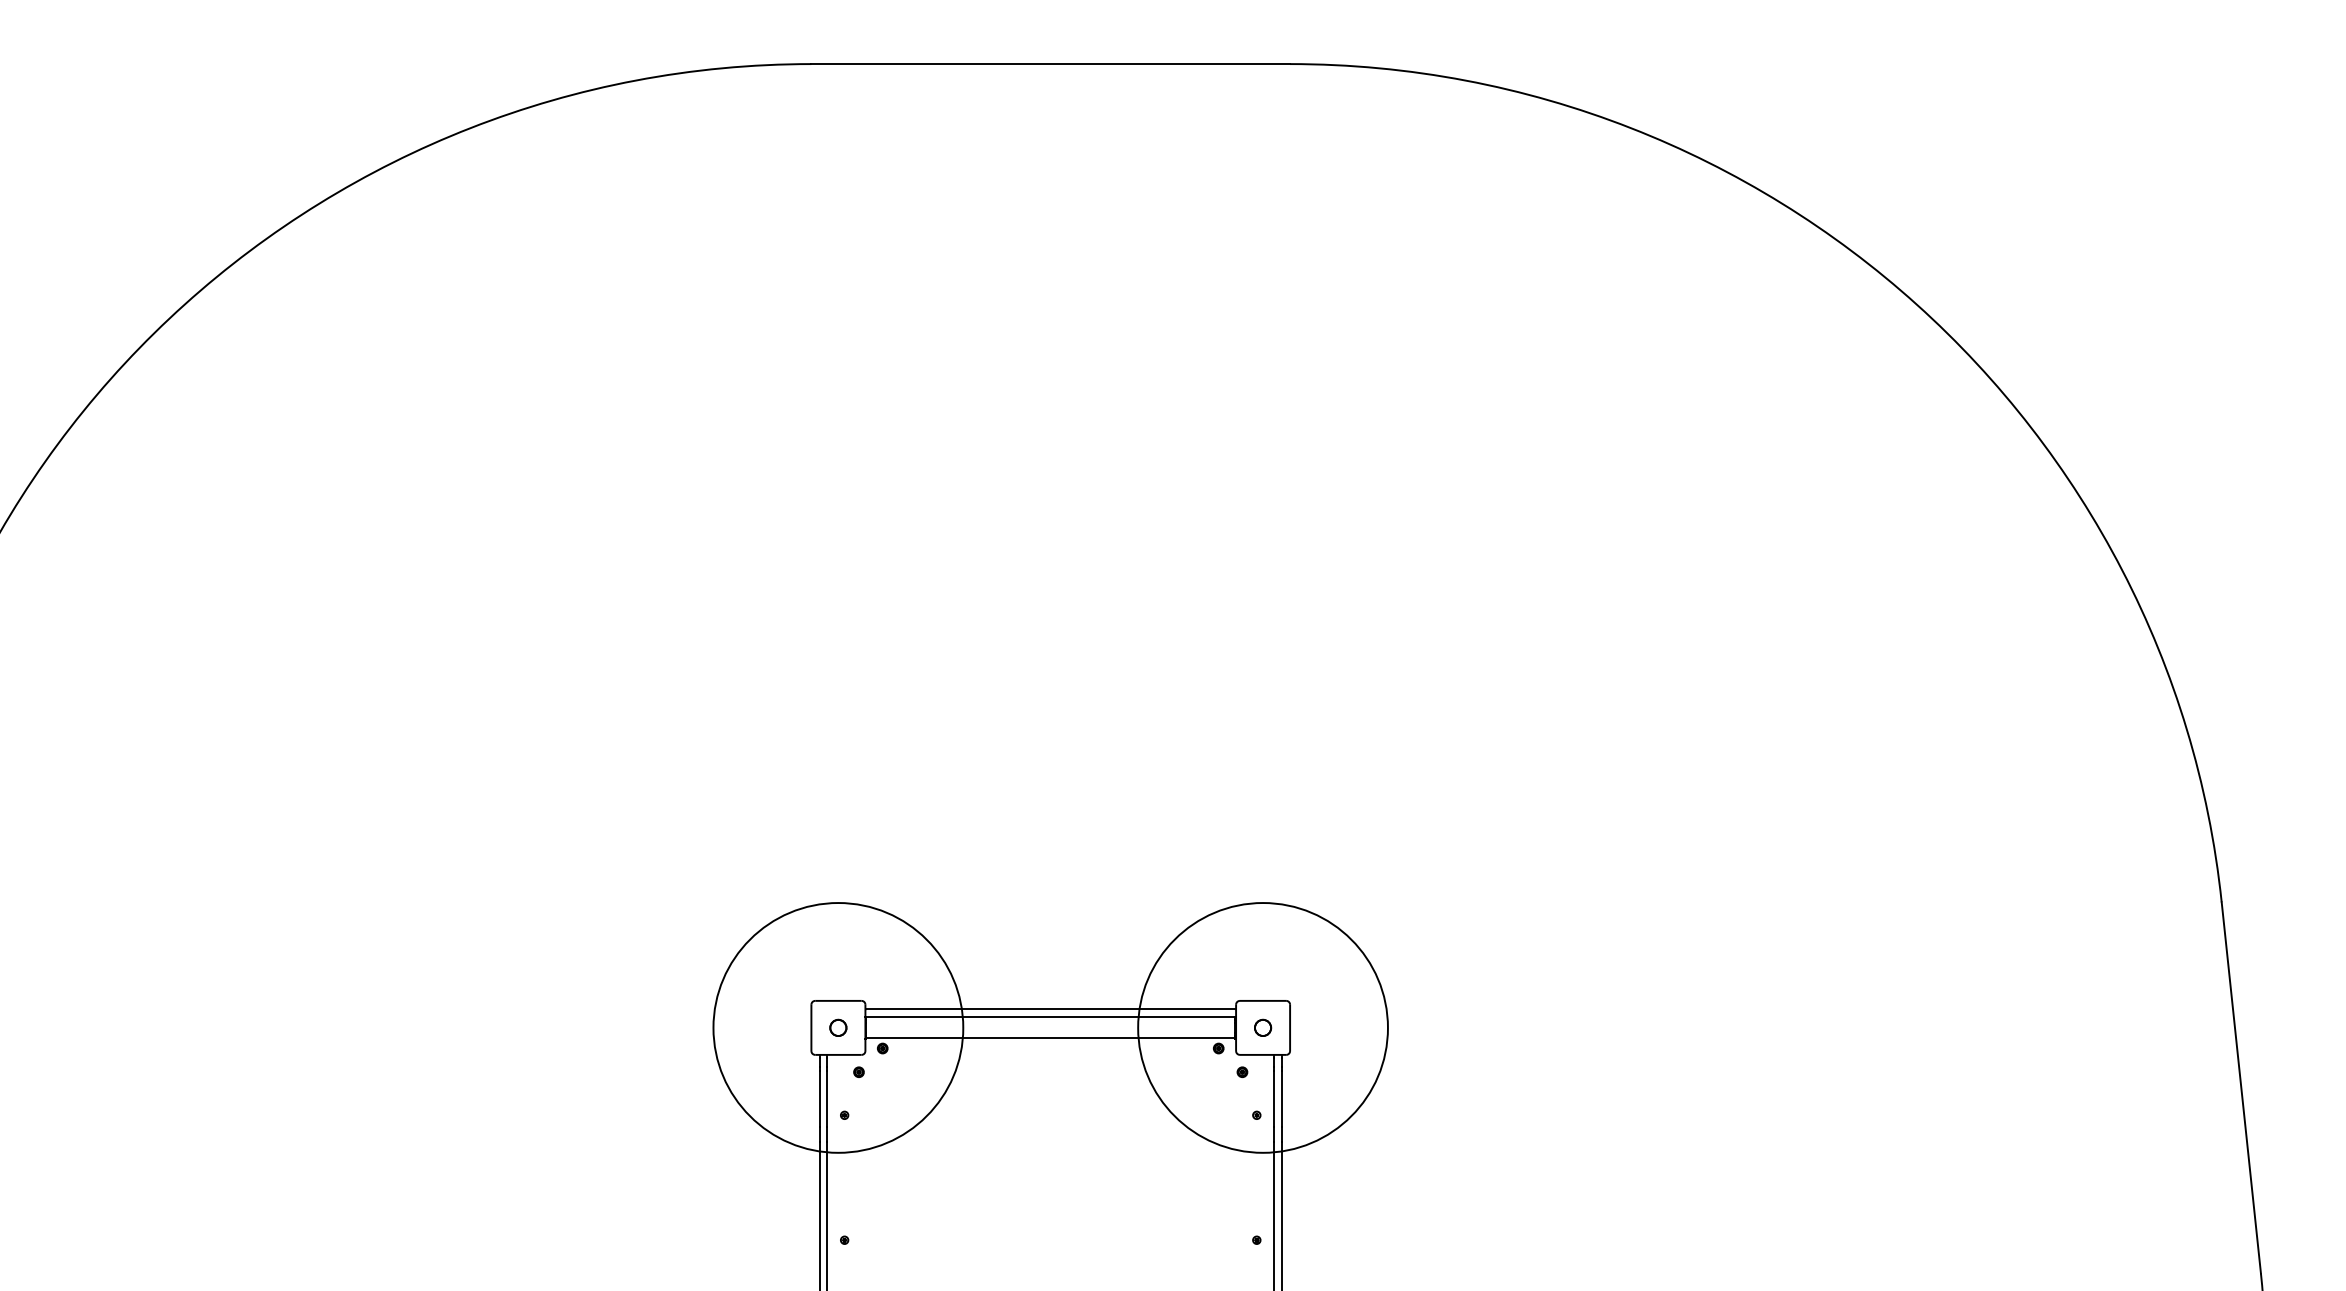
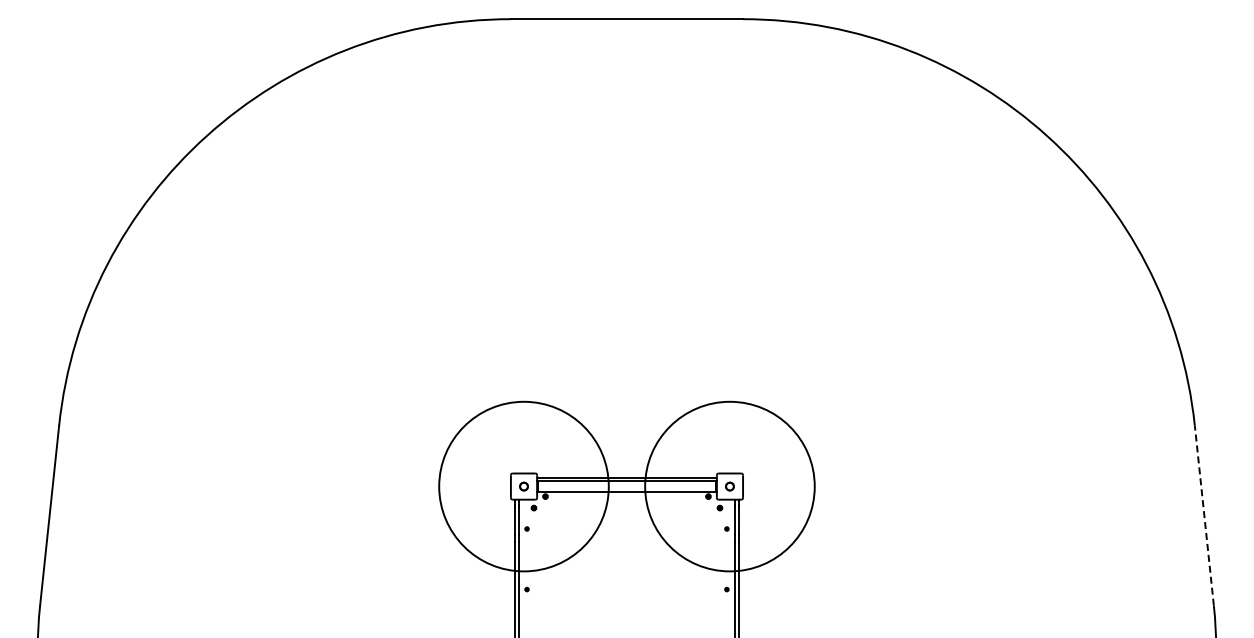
circle: (837, 1027) -> (523, 486), size x1.4
circle: (1262, 1027) -> (729, 486), size x1.4
line: (2241, 1087) -> (1204, 515), solid -> dashed

